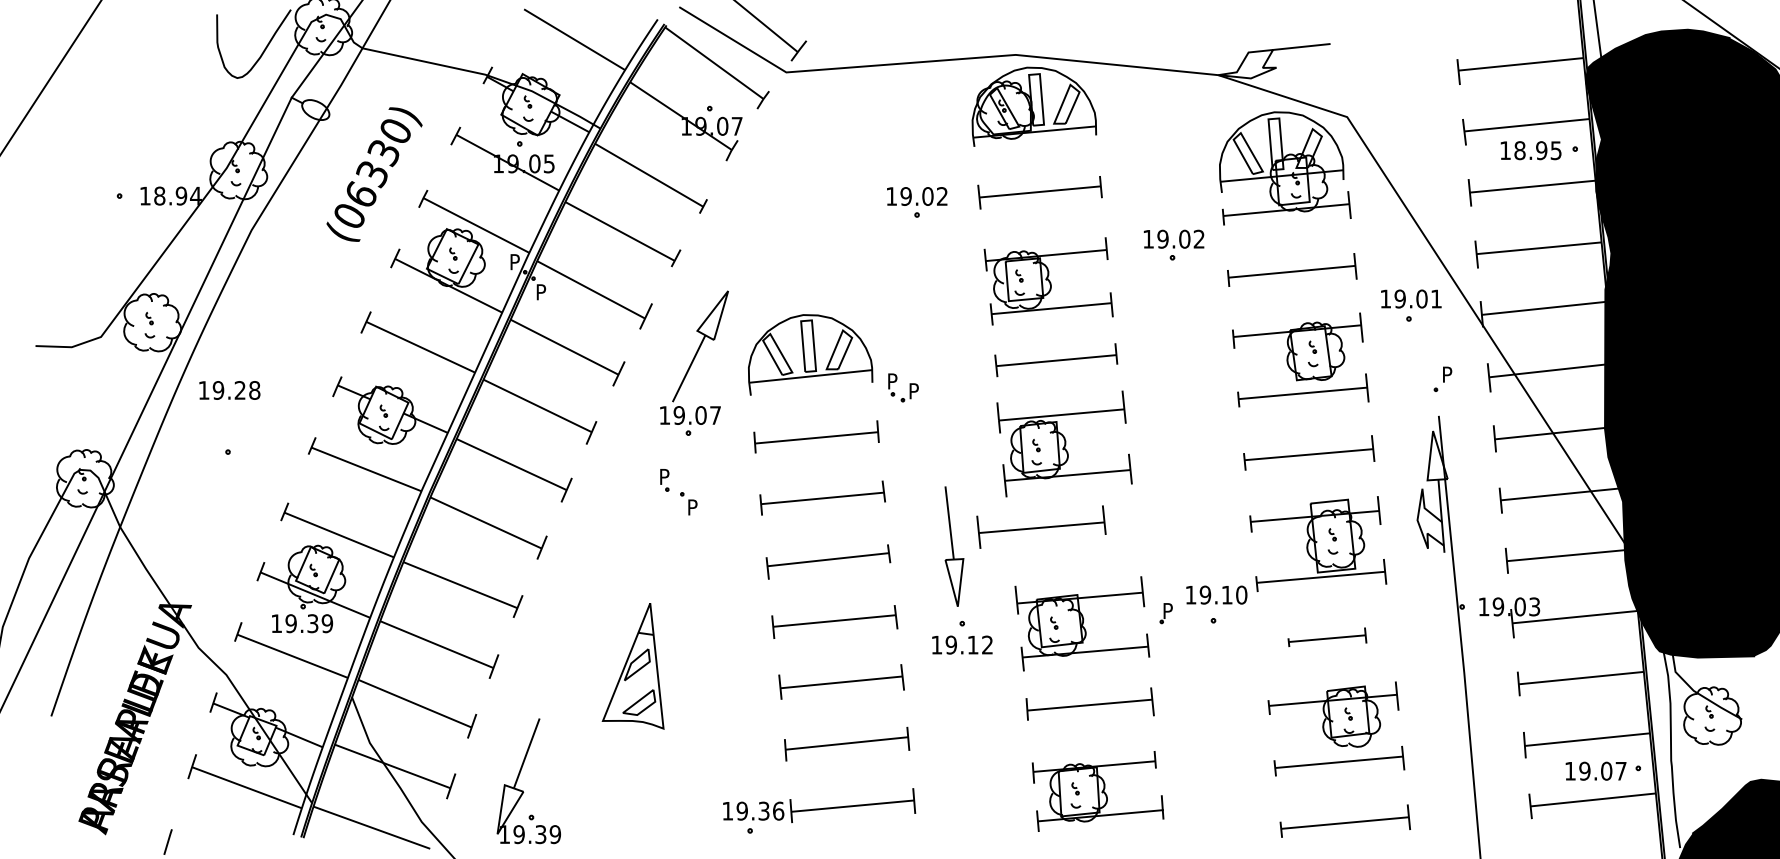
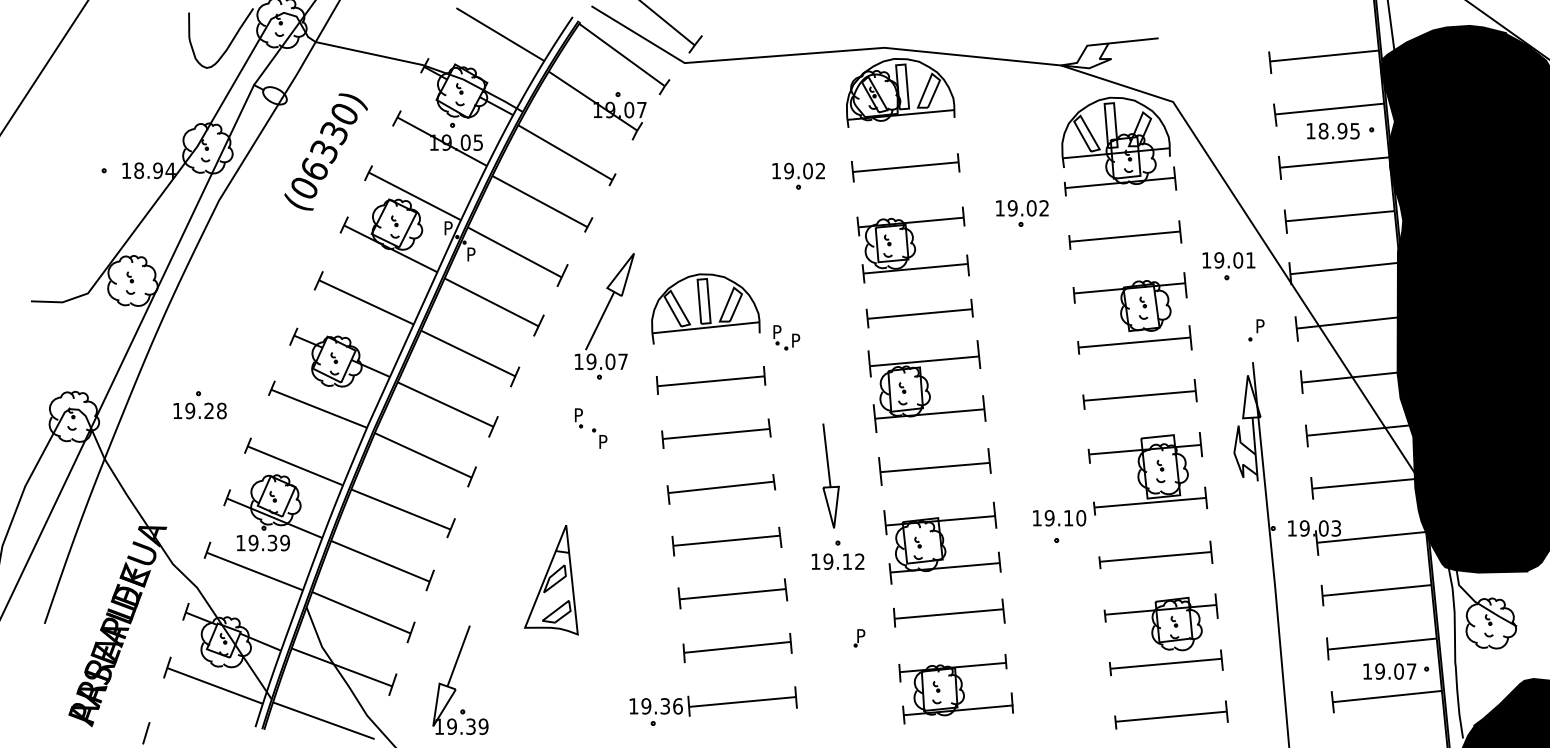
text: (229, 389) -> (199, 410), moved
part: (1041, 526) -> (934, 466), moved
part: (1166, 613) -> (859, 638), moved
part: (1326, 636) -> (1155, 554), size x1.67

